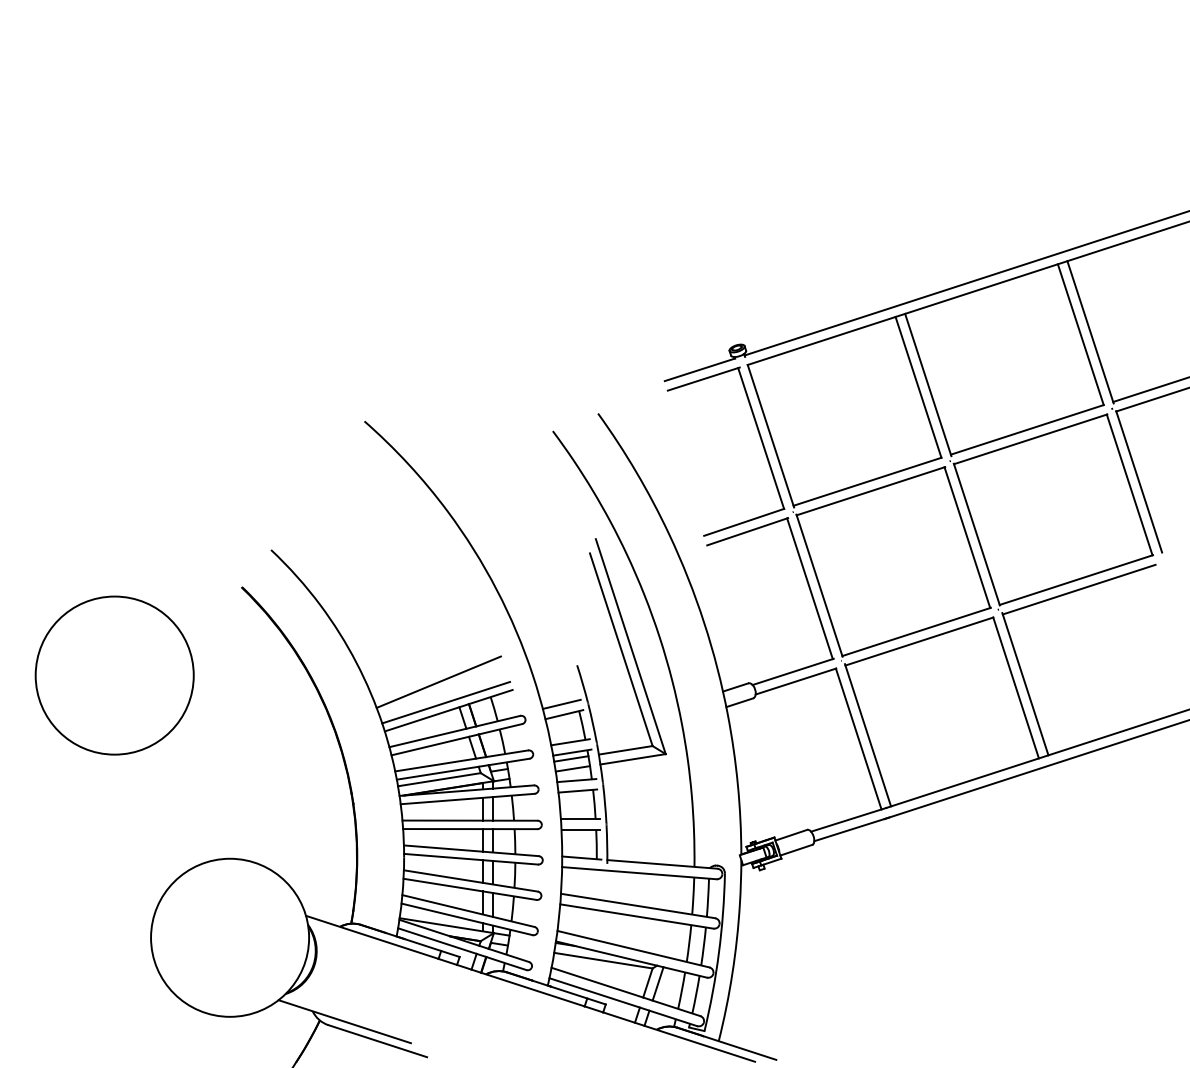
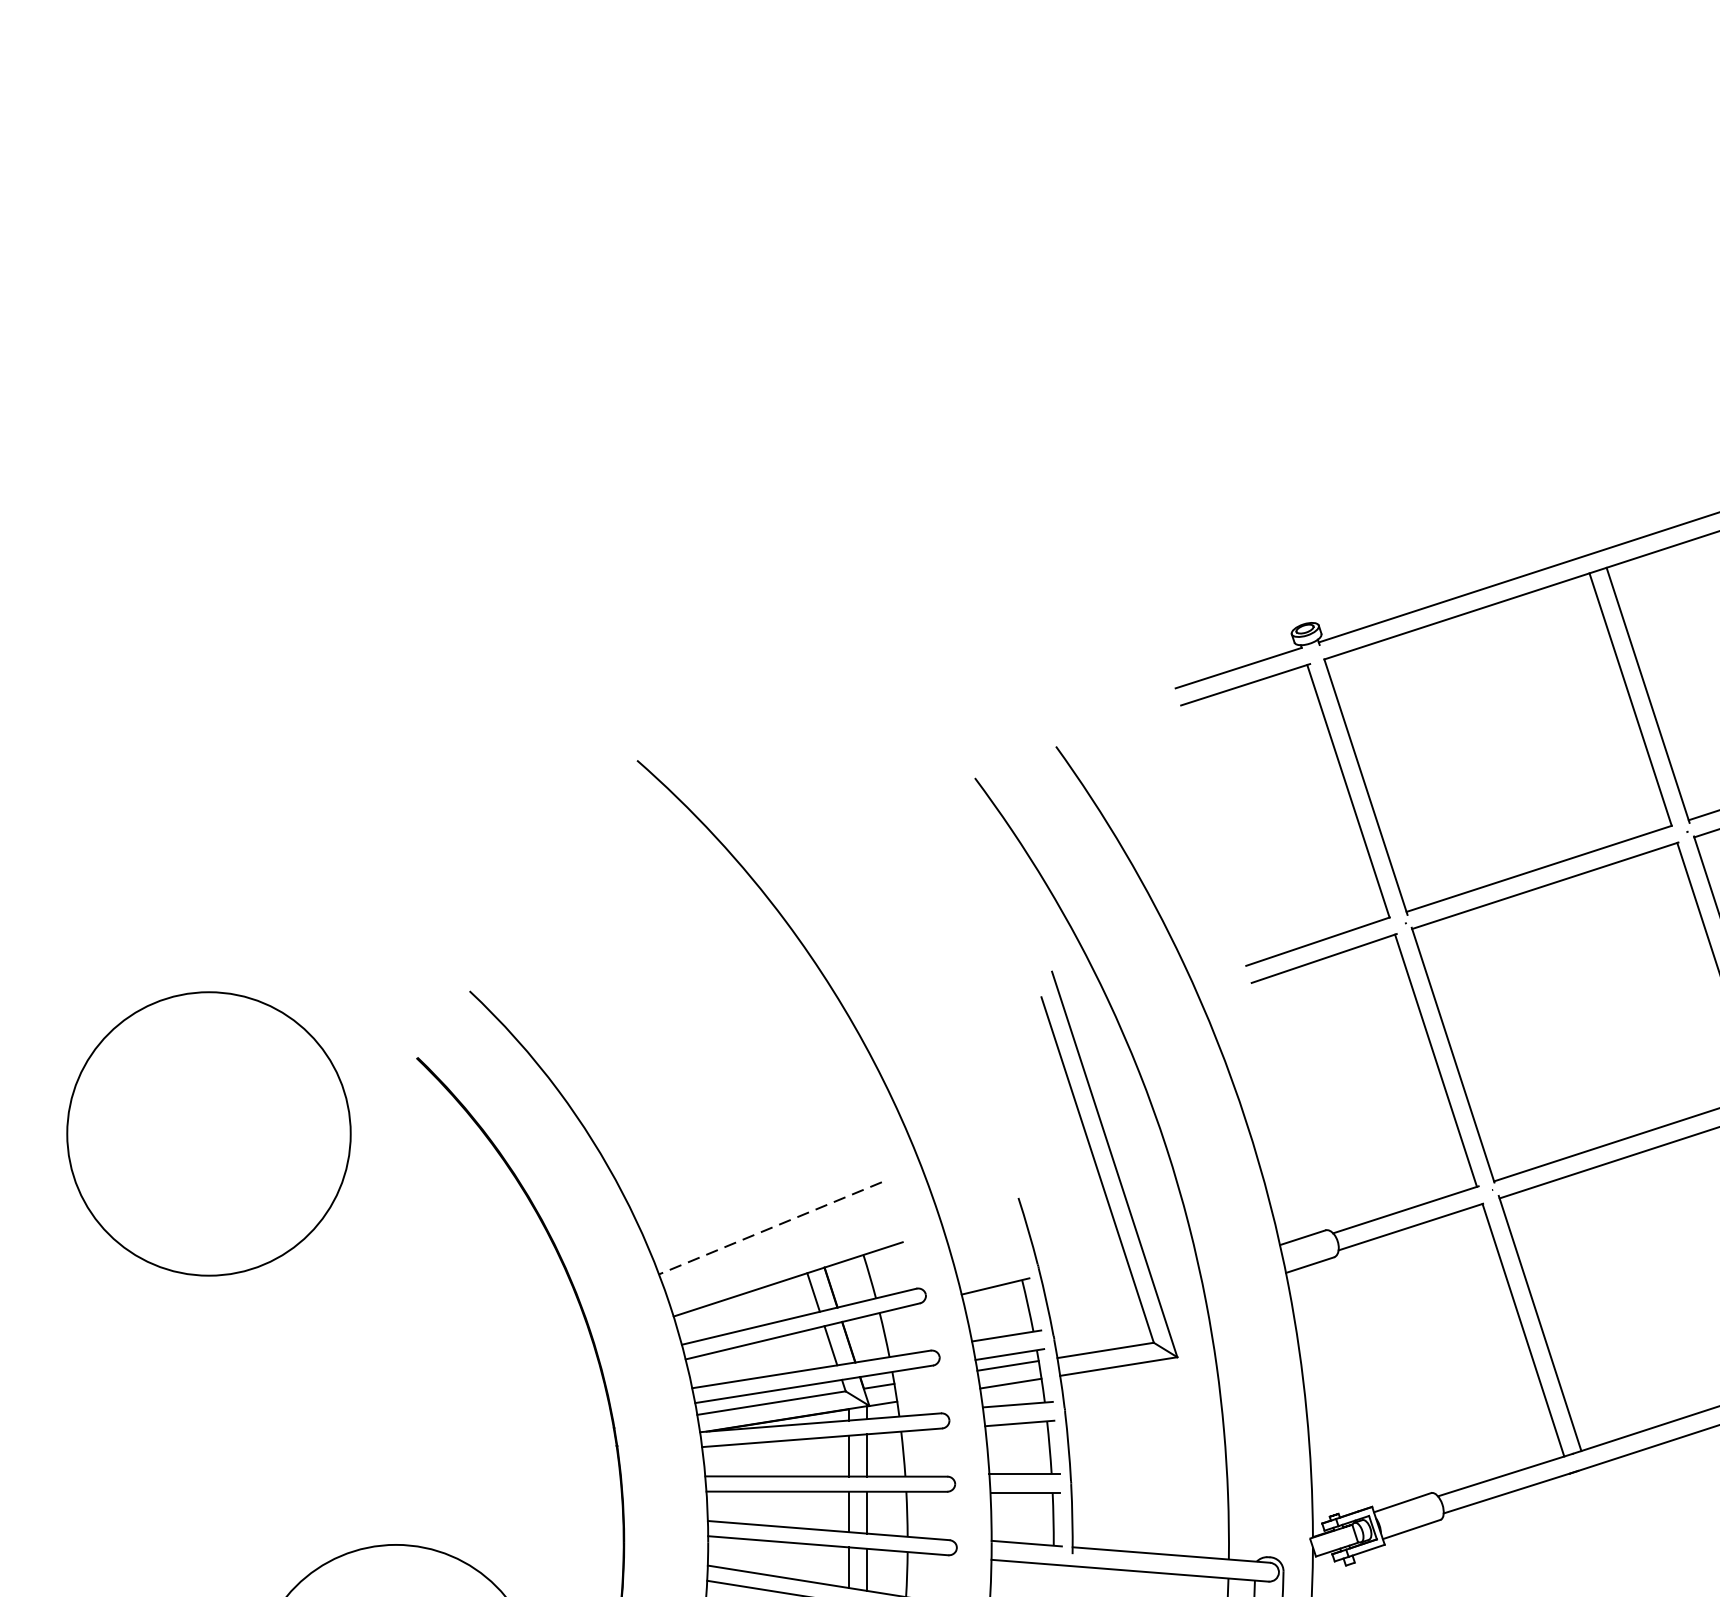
circle: (114, 675) -> (208, 1133), moved
line: (438, 682) -> (769, 1228), solid -> dashed
line: (446, 702) -> (784, 1264), removed
line: (561, 703) -> (990, 1266), removed

